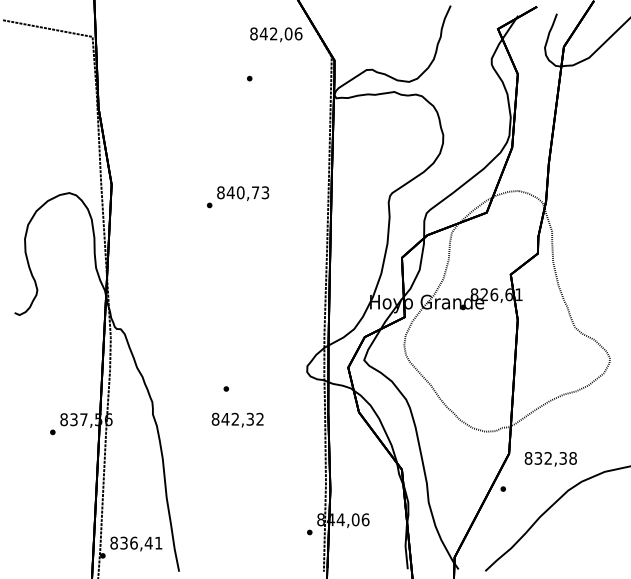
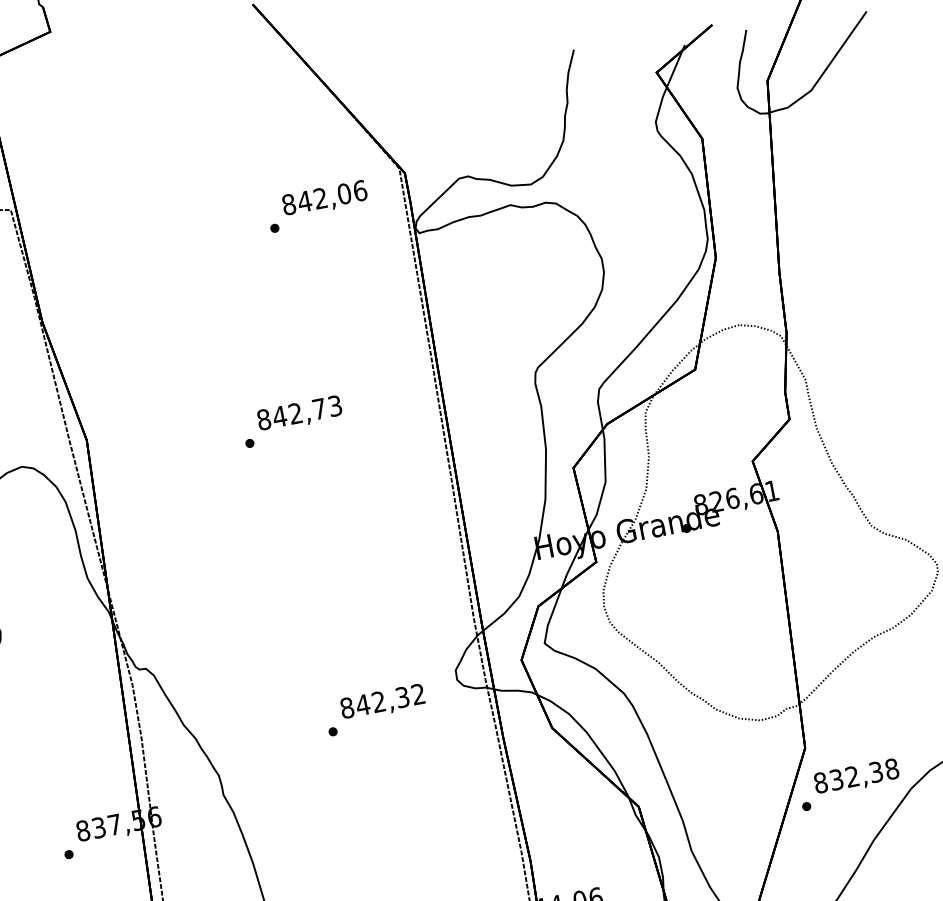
text: (276, 34) -> (325, 198), moved
text: (240, 192) -> (295, 413), 840,73 -> 842,73
text: (237, 419) -> (382, 701), moved
text: (550, 459) -> (856, 777), moved

